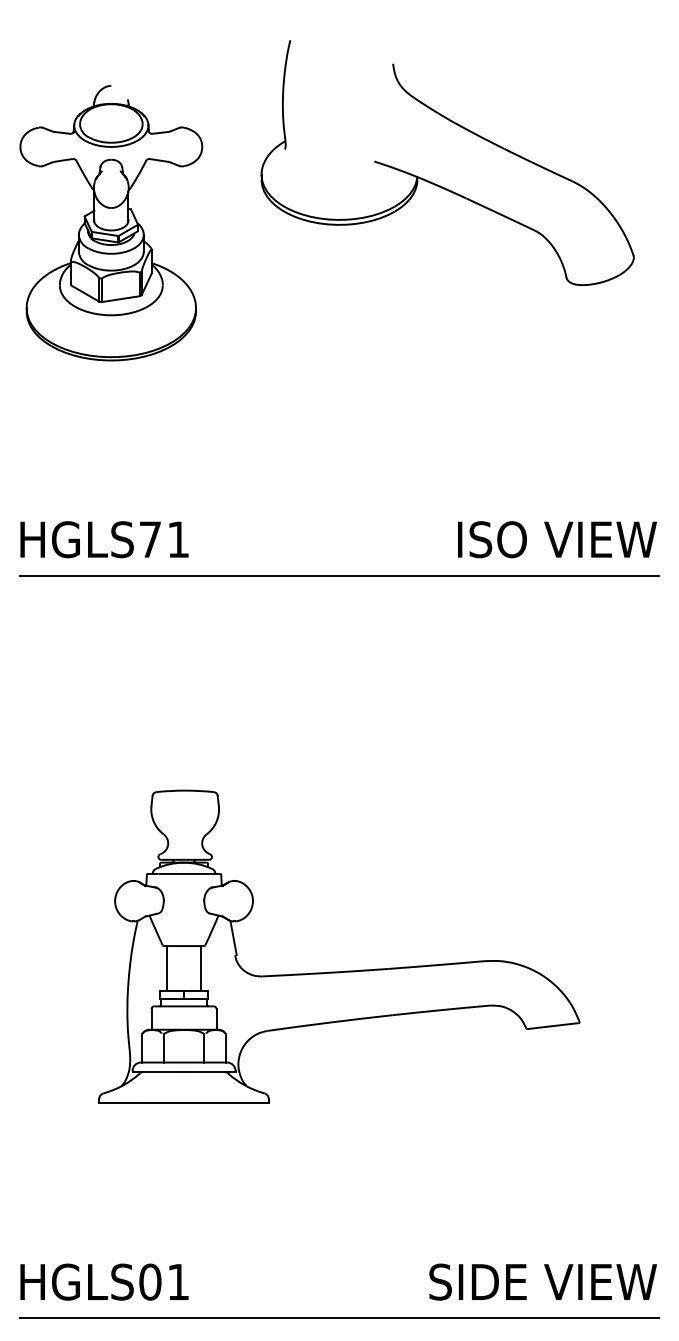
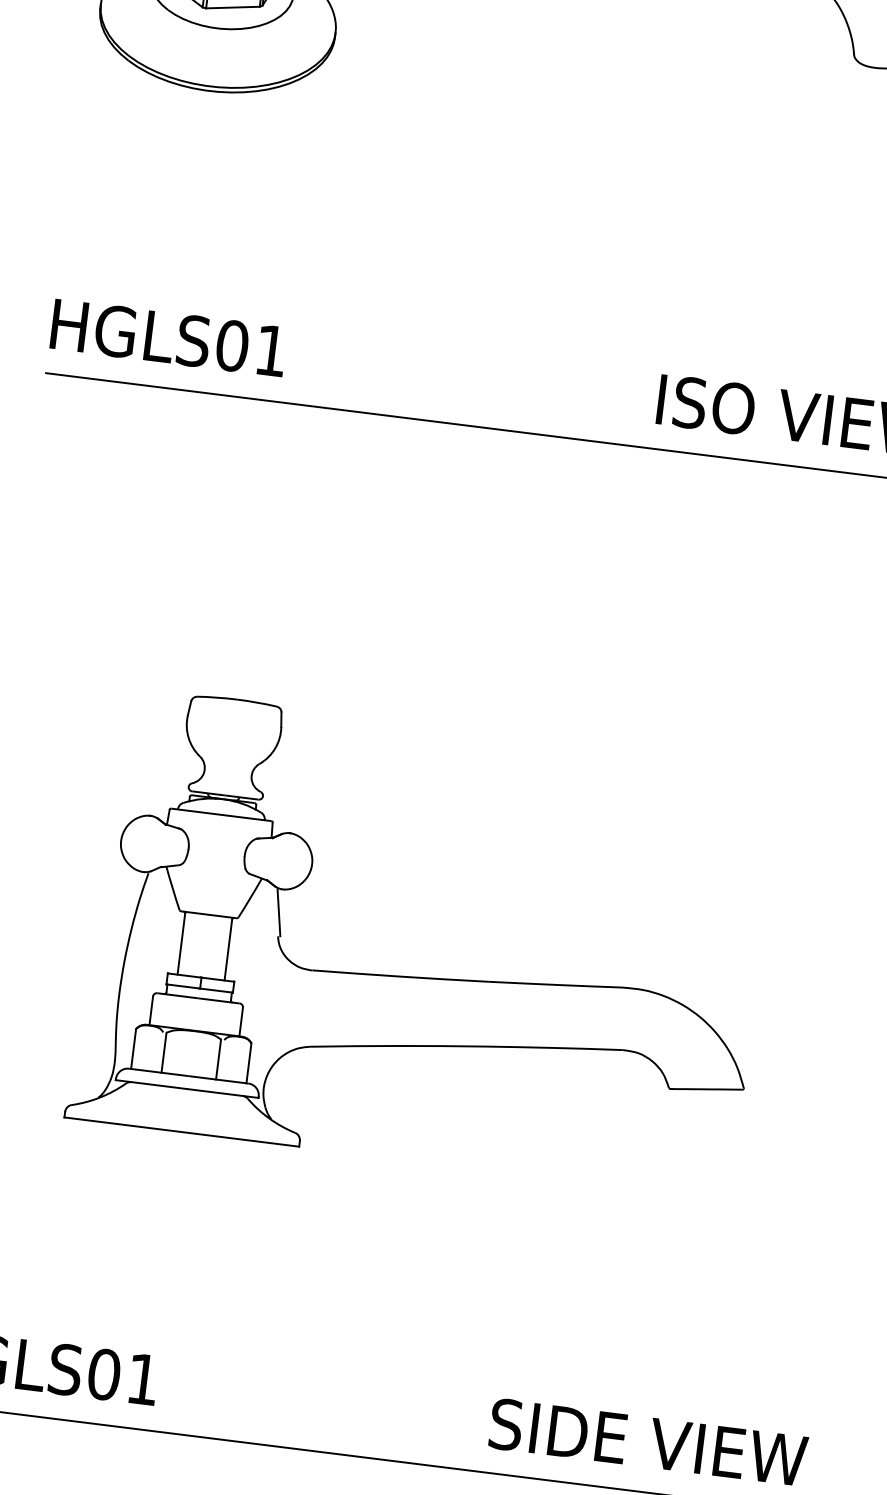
text: (150, 539) -> (232, 345), HGLS71 -> HGLS01

